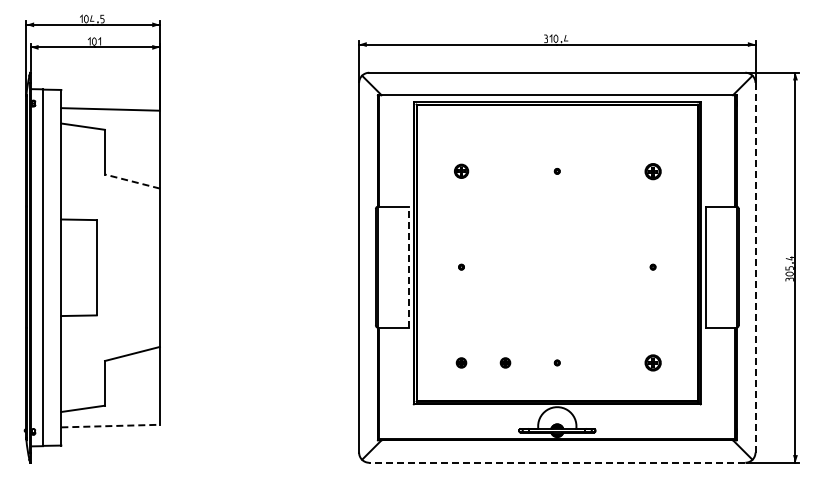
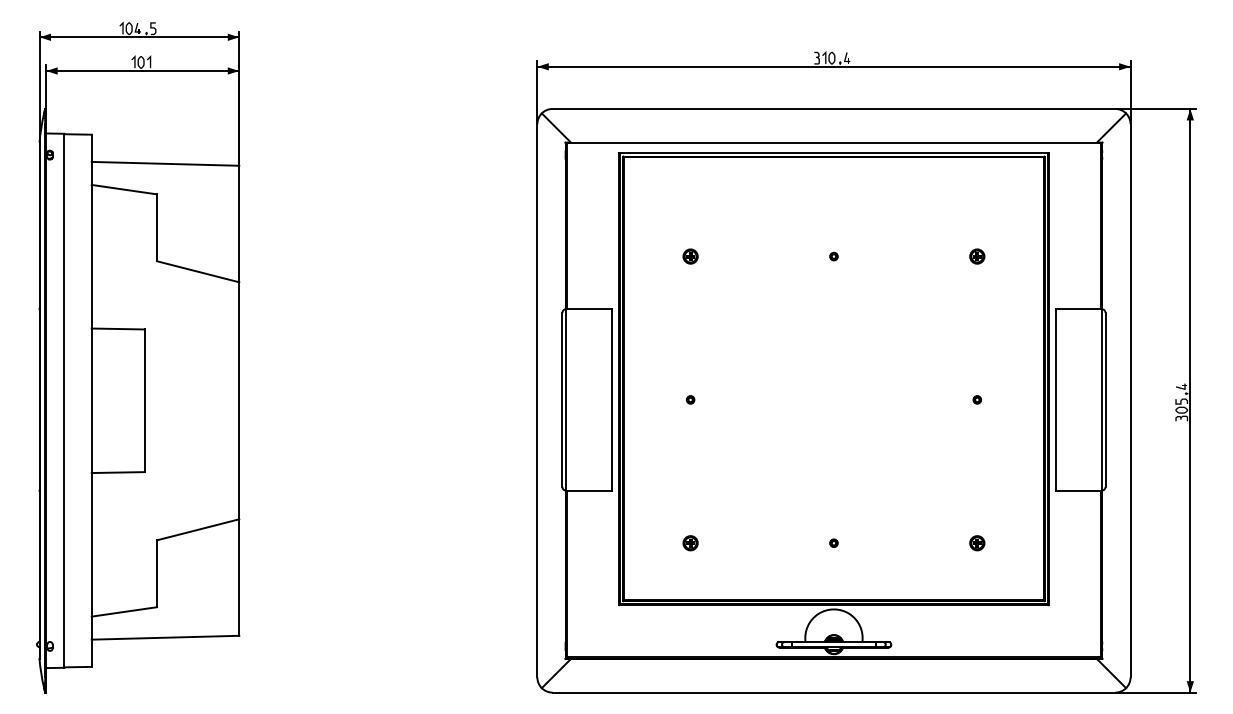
part: (652, 170) -> (976, 255), size x0.62
part: (461, 171) -> (690, 256), size x0.71
line: (131, 181) -> (196, 271), dashed -> solid
line: (409, 267) -> (612, 400), dashed -> solid
line: (755, 267) -> (1130, 400), dashed -> solid
part: (505, 362) -> (756, 542), removed
part: (652, 362) -> (976, 542), size x0.62
line: (111, 426) -> (166, 638), dashed -> solid
line: (557, 462) -> (834, 692), dashed -> solid

